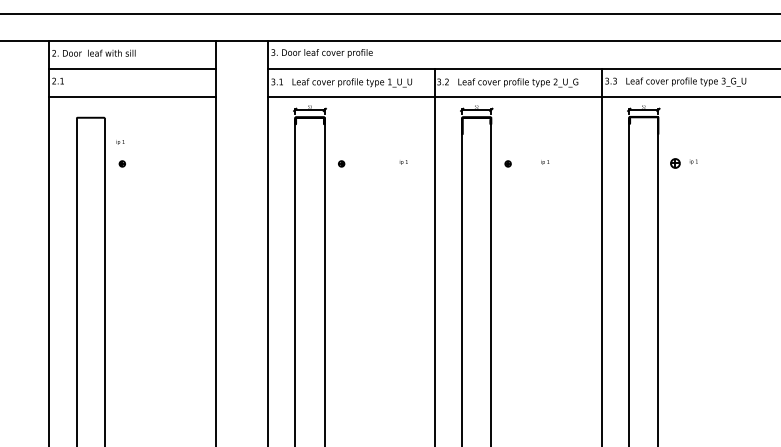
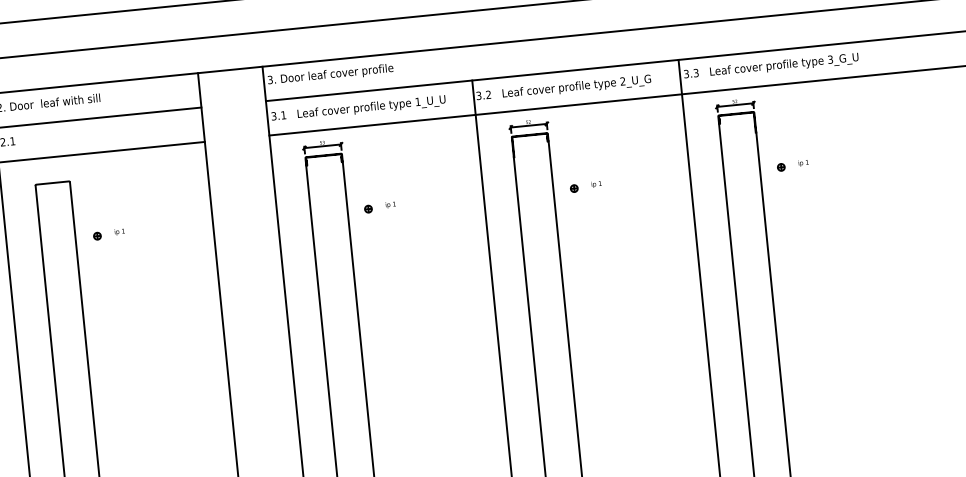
text: (120, 142) -> (119, 232), moved
text: (403, 162) -> (390, 205), moved
text: (545, 162) -> (596, 184), moved
part: (675, 163) -> (781, 167), size x0.62

